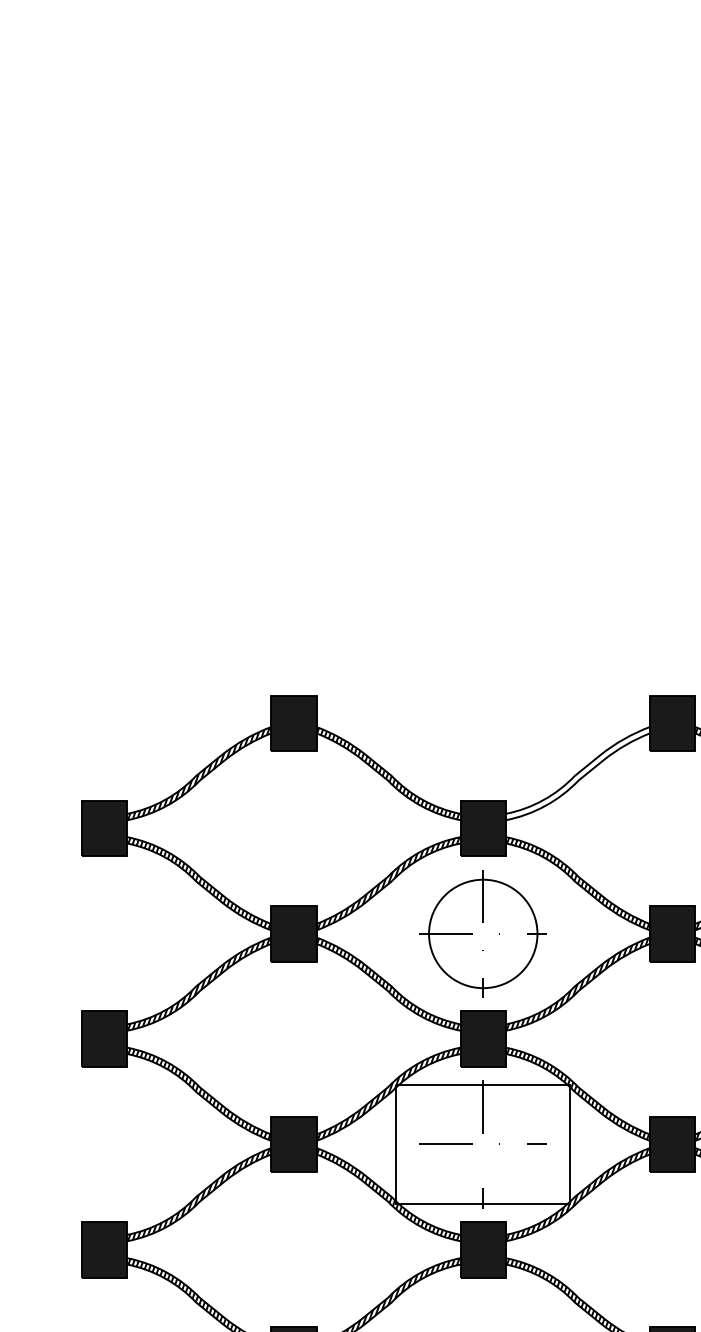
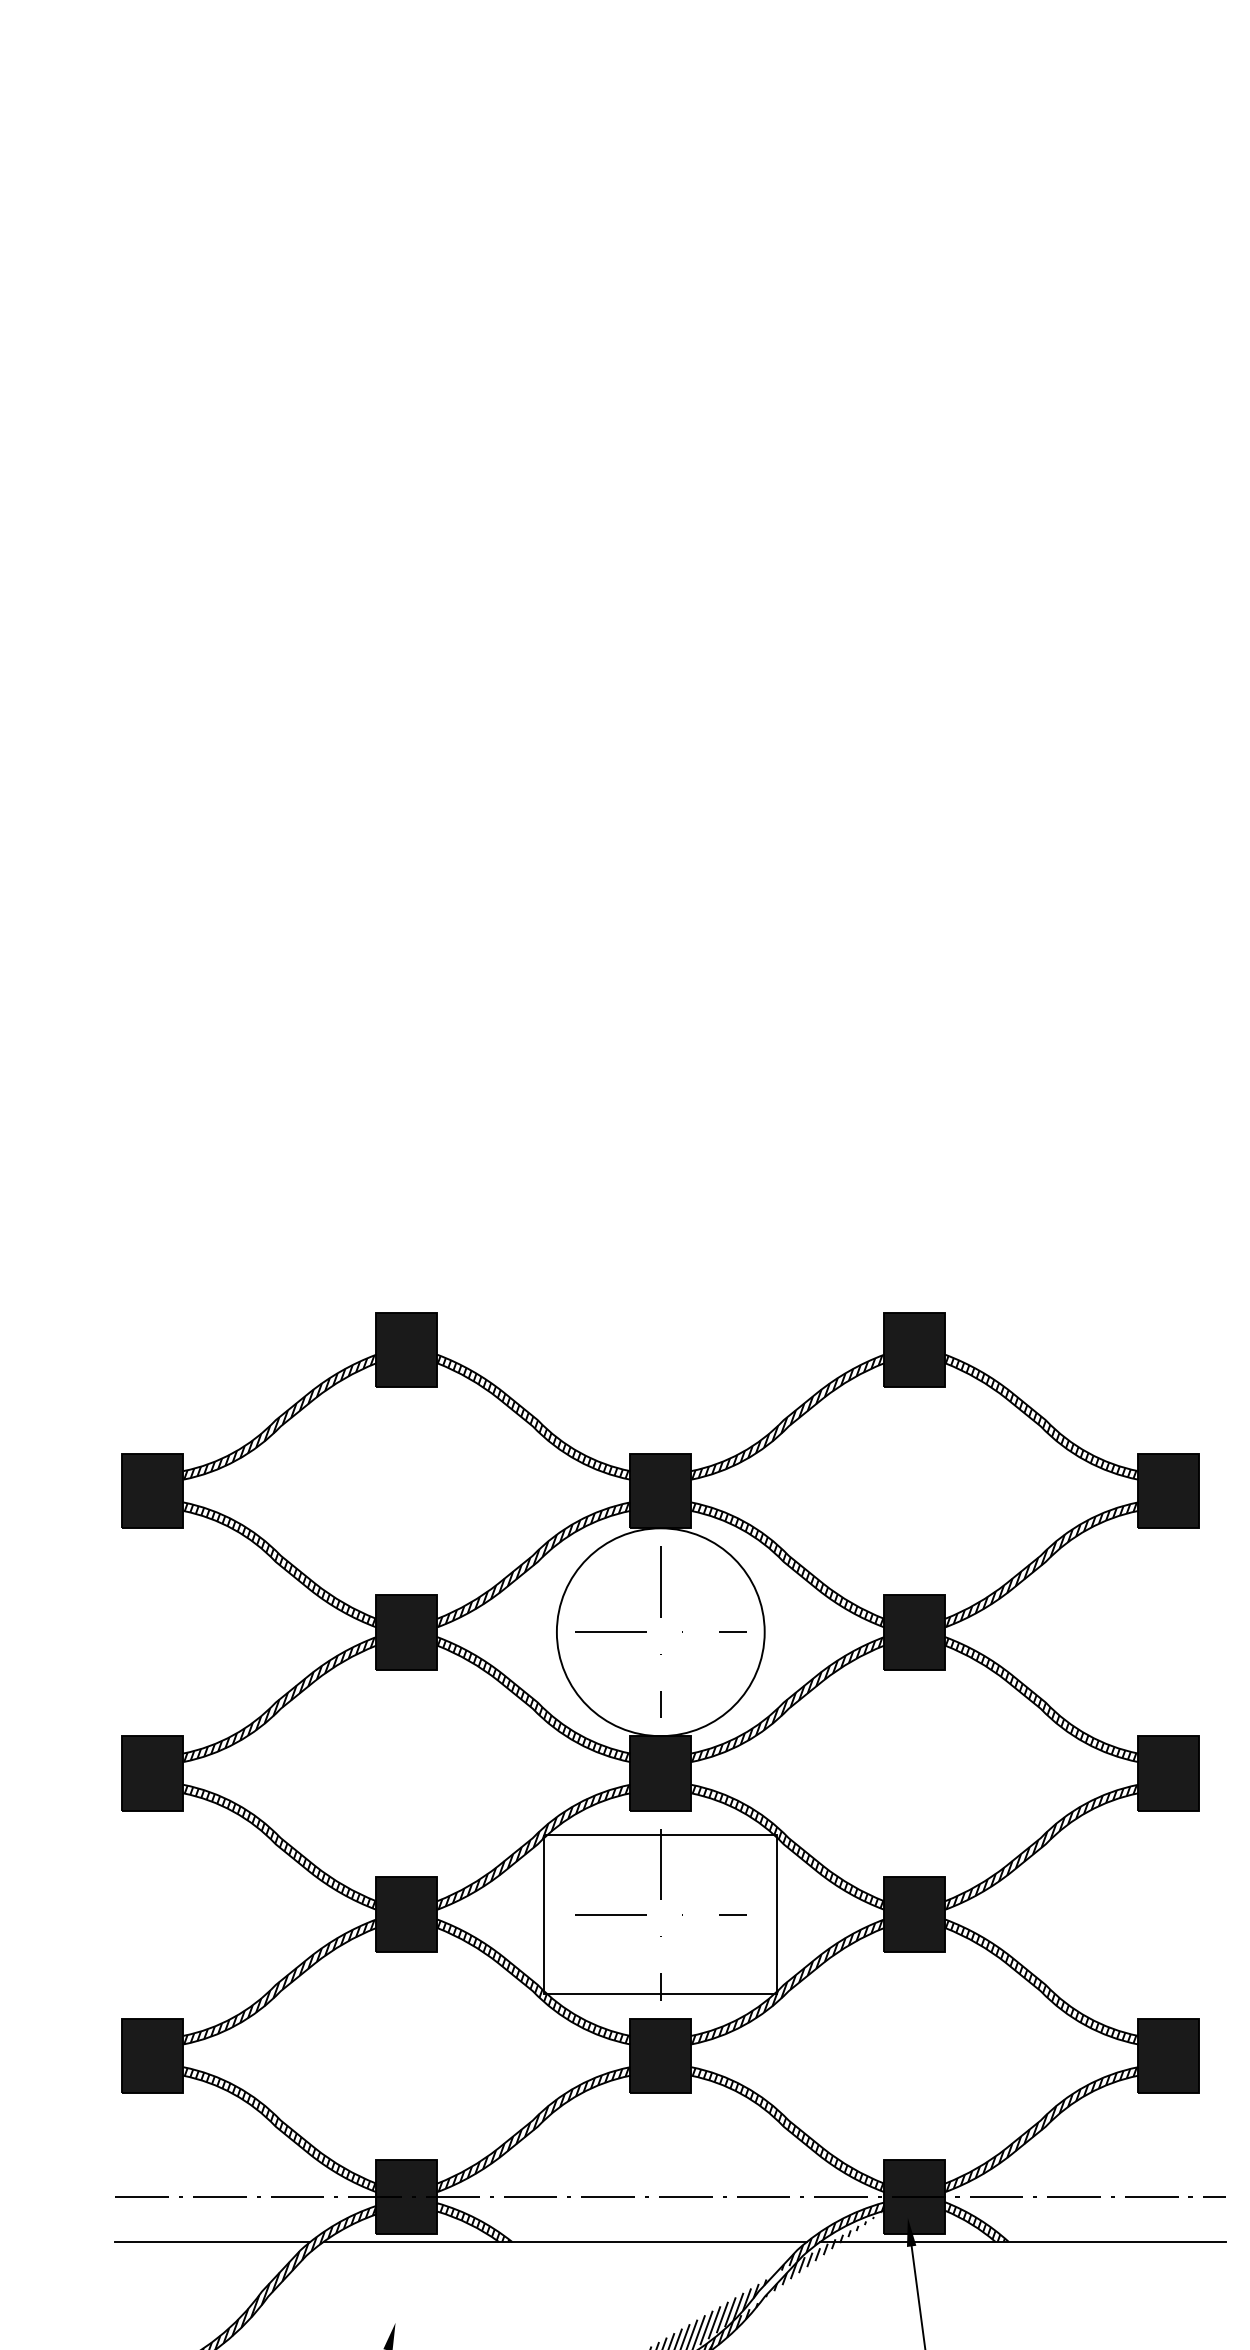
hatch: (577, 773) -> (787, 1417), added
circle: (483, 934) -> (660, 1632), size x1.43

